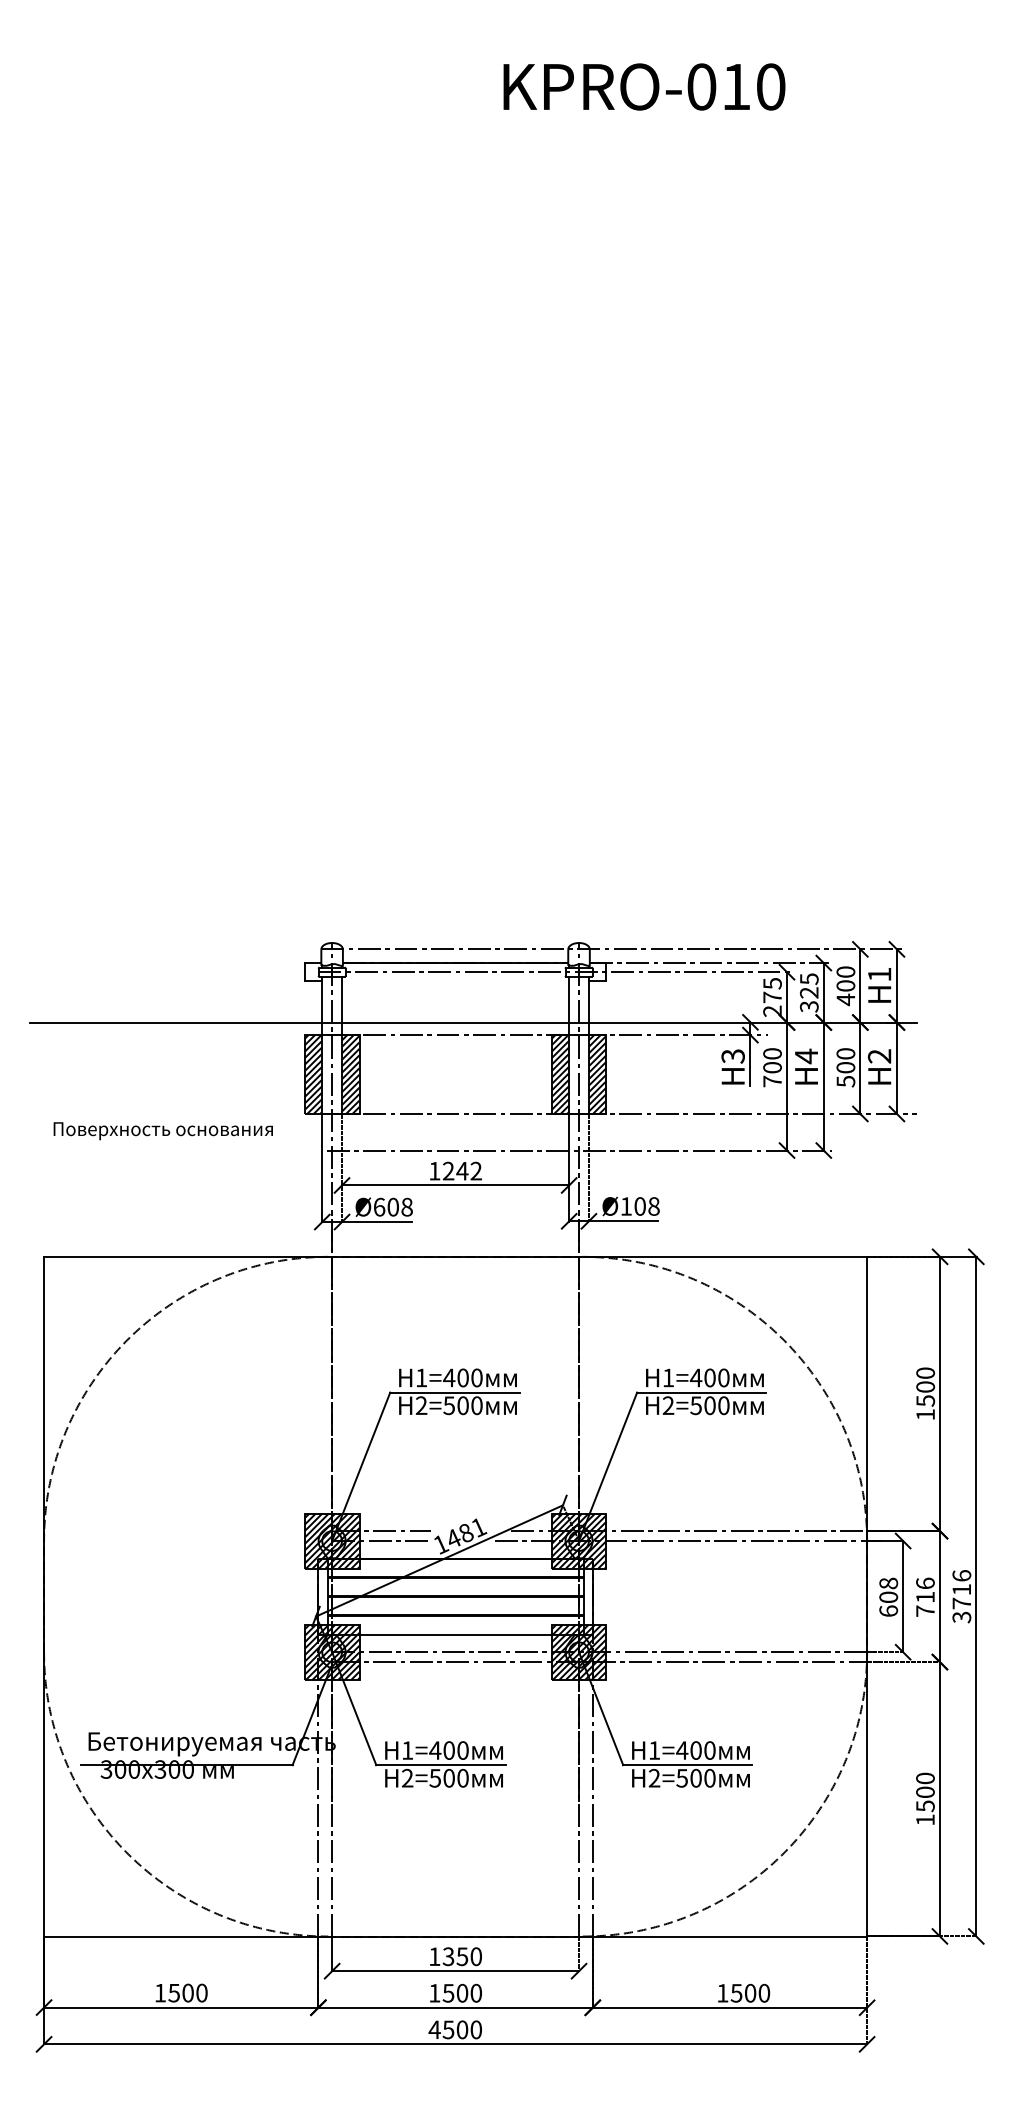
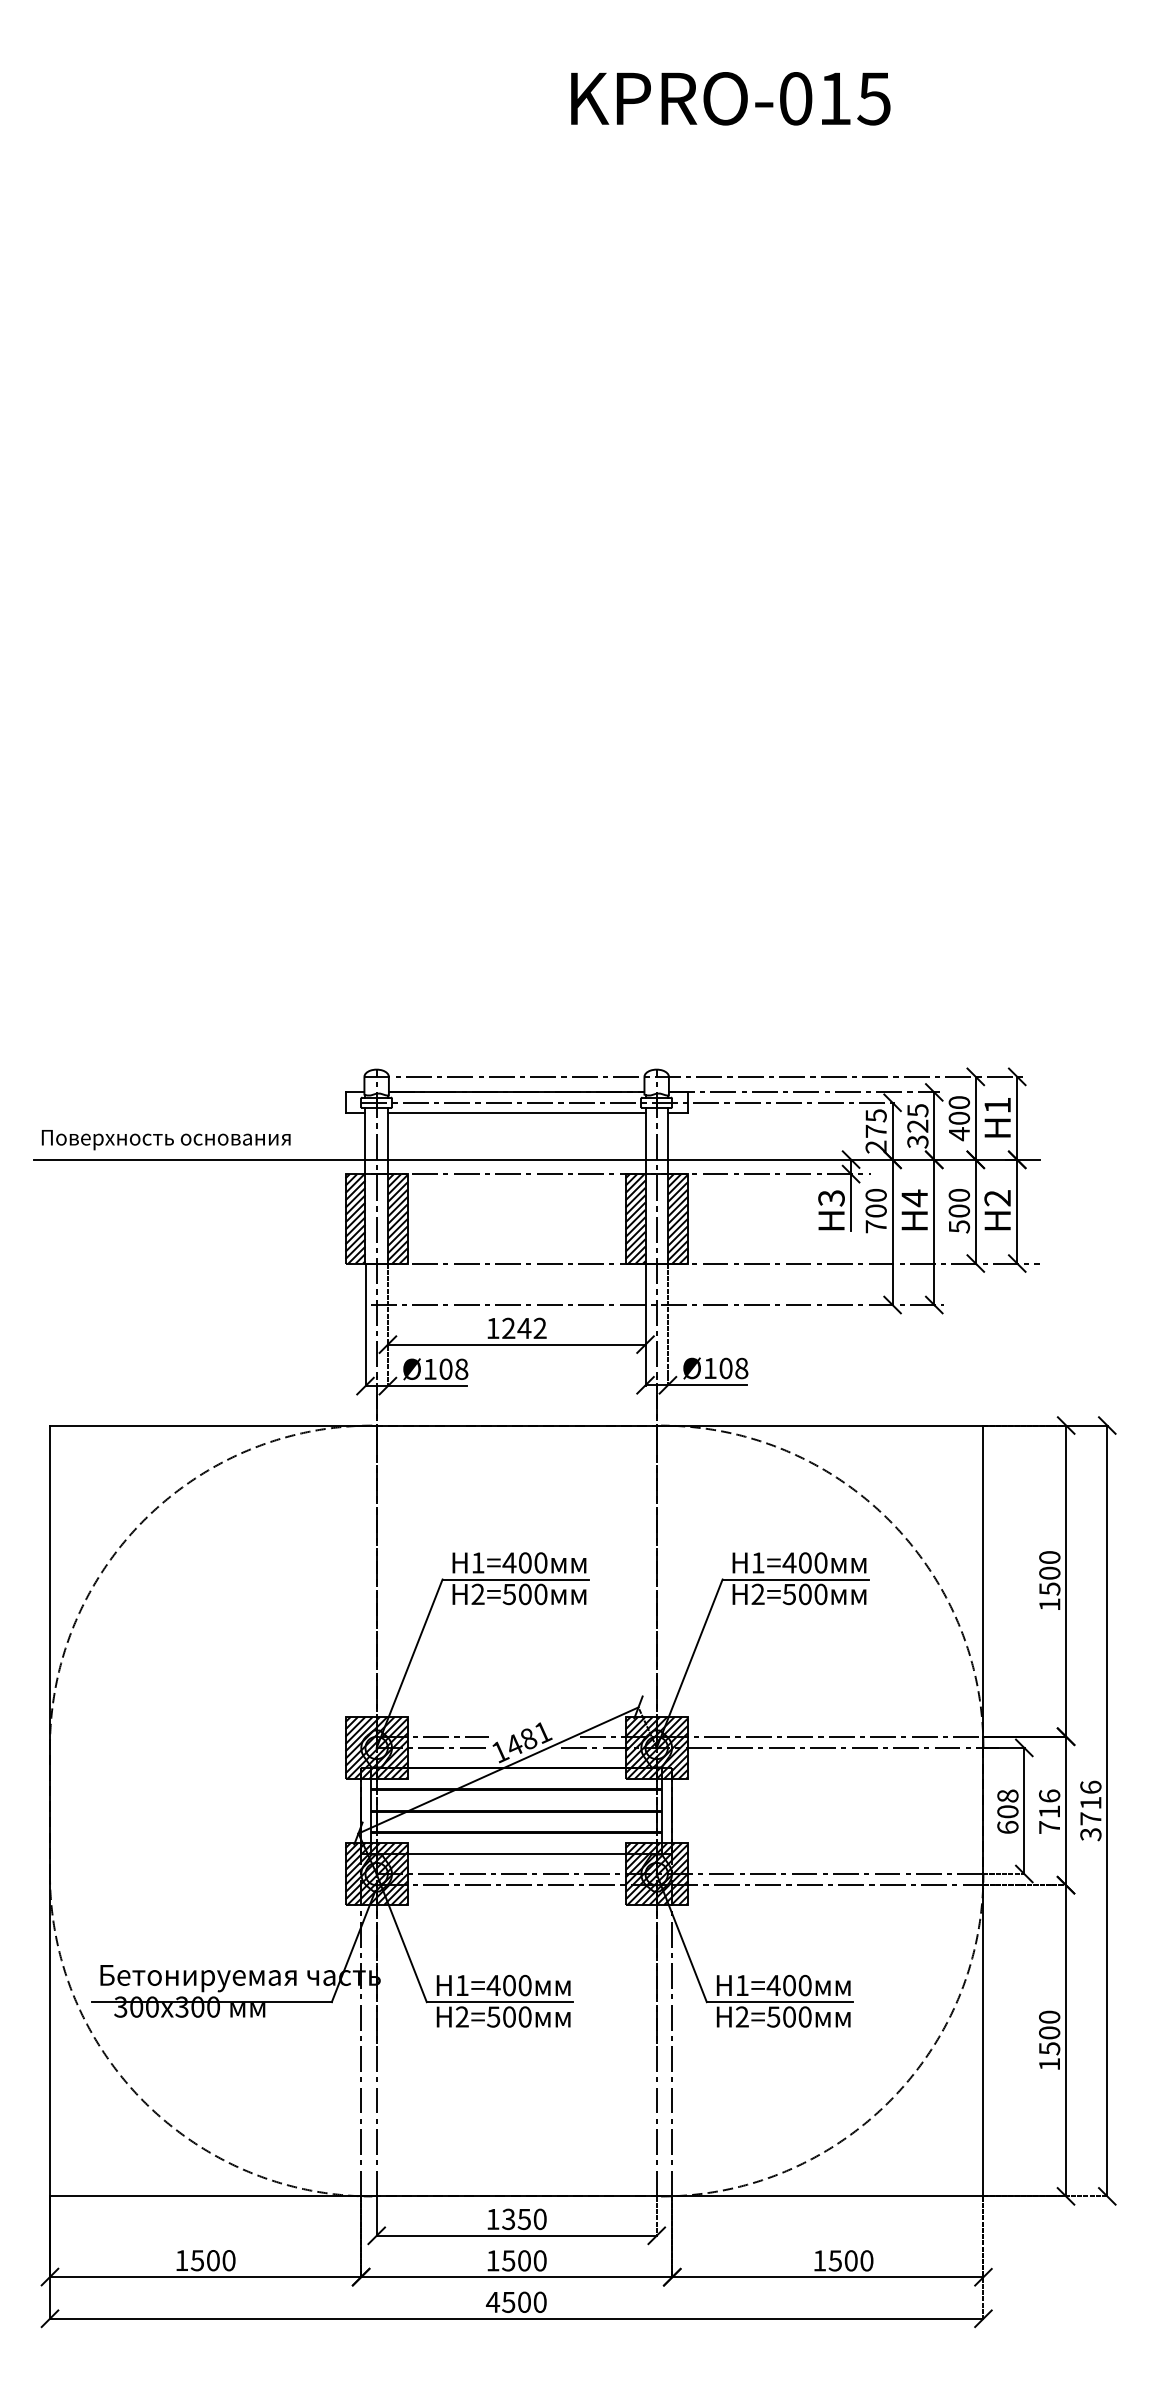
text: (770, 86) -> (873, 98), KPRO-010 -> KPRO-015
line: (455, 981) -> (516, 1113), added
text: (162, 1131) -> (165, 1140), moved
text: (379, 1206) -> (430, 1368), Ø608 -> Ø108

